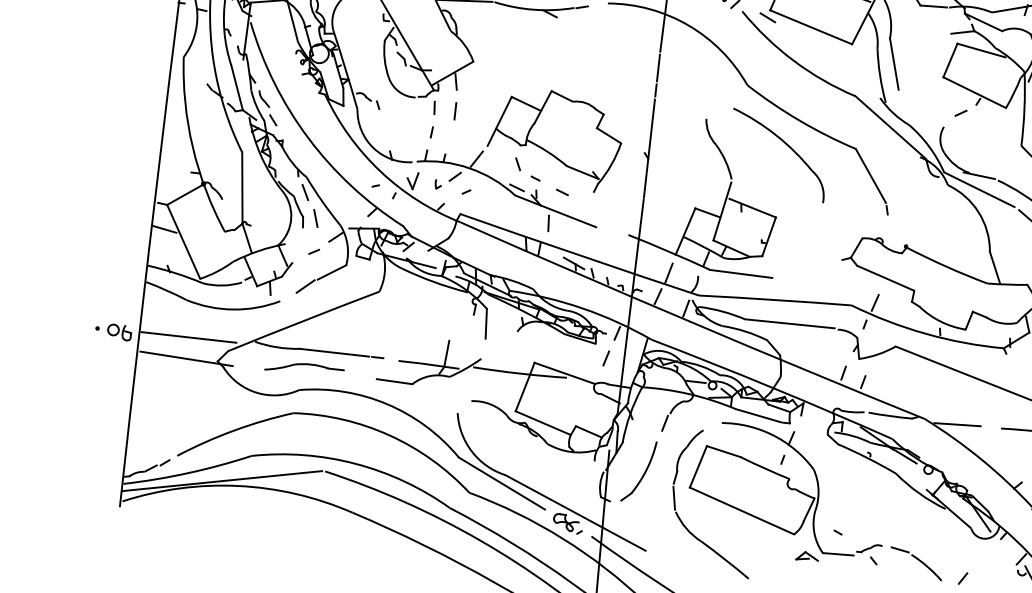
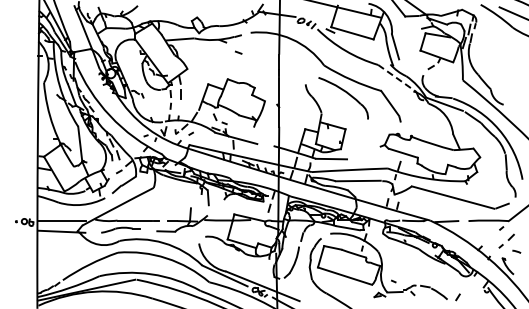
line: (891, 127) -> (397, 78), solid -> dashed
line: (562, 191) -> (238, 52), moved

